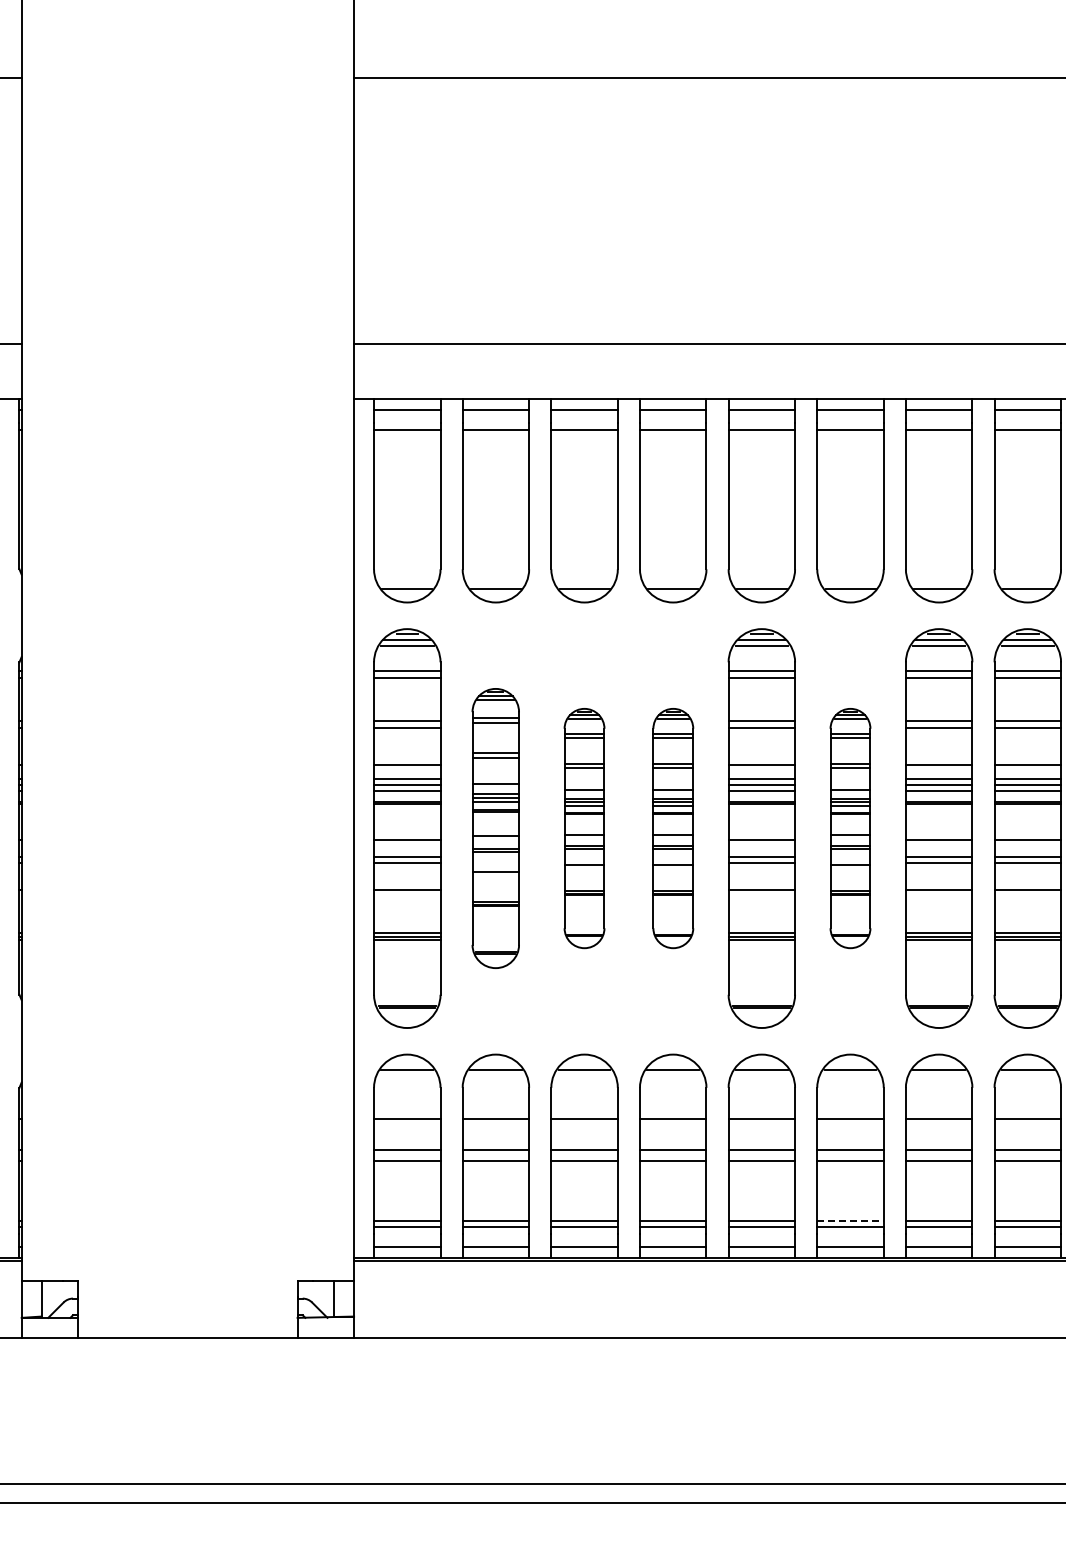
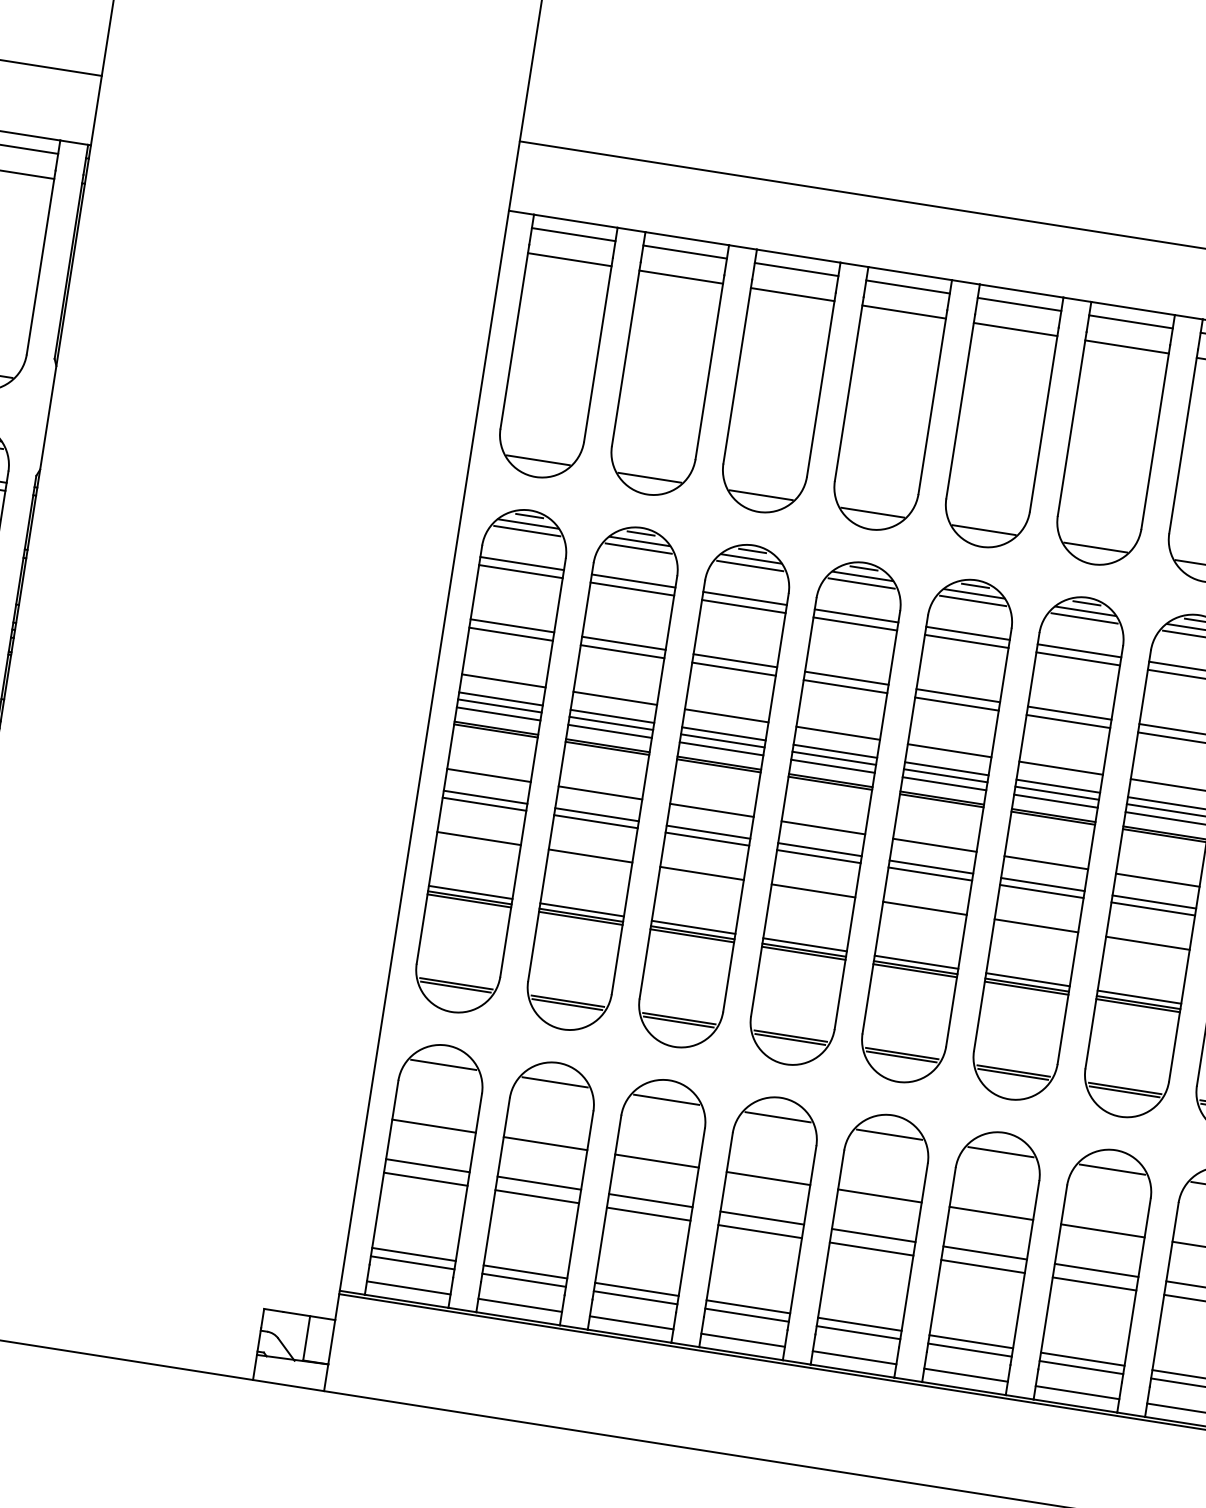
part: (495, 828) -> (602, 778), size x1.43
part: (584, 828) -> (714, 796), size x1.67
part: (673, 828) -> (825, 813), size x1.67
part: (850, 828) -> (1048, 848), size x1.67
line: (851, 1220) -> (972, 1341), dashed -> solid

